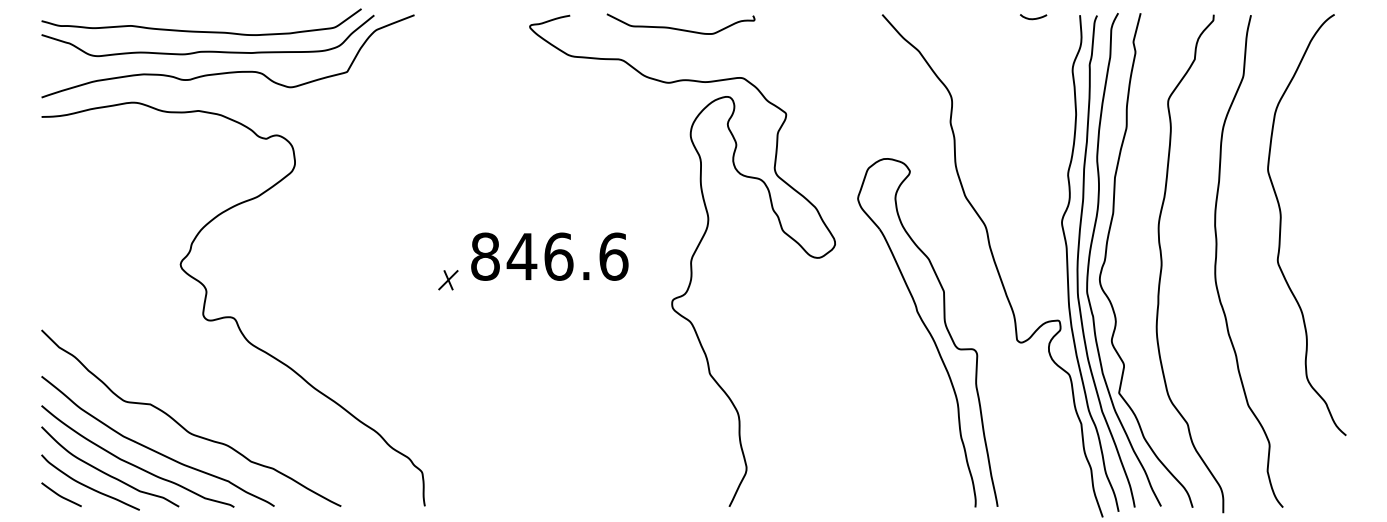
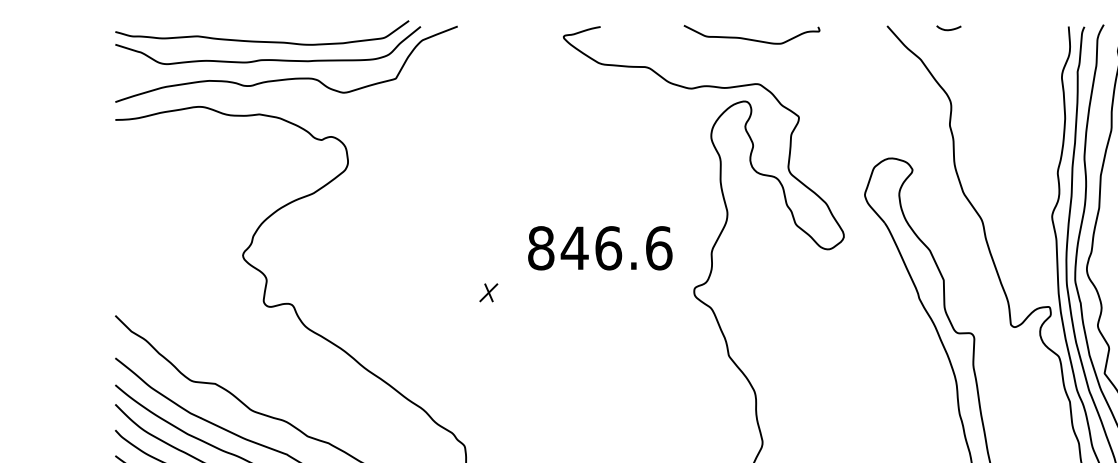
curve: (1033, 18) -> (948, 29), moved
curve: (680, 28) -> (751, 38), moved
text: (549, 256) -> (600, 248), moved
part: (448, 280) -> (488, 293), moved

